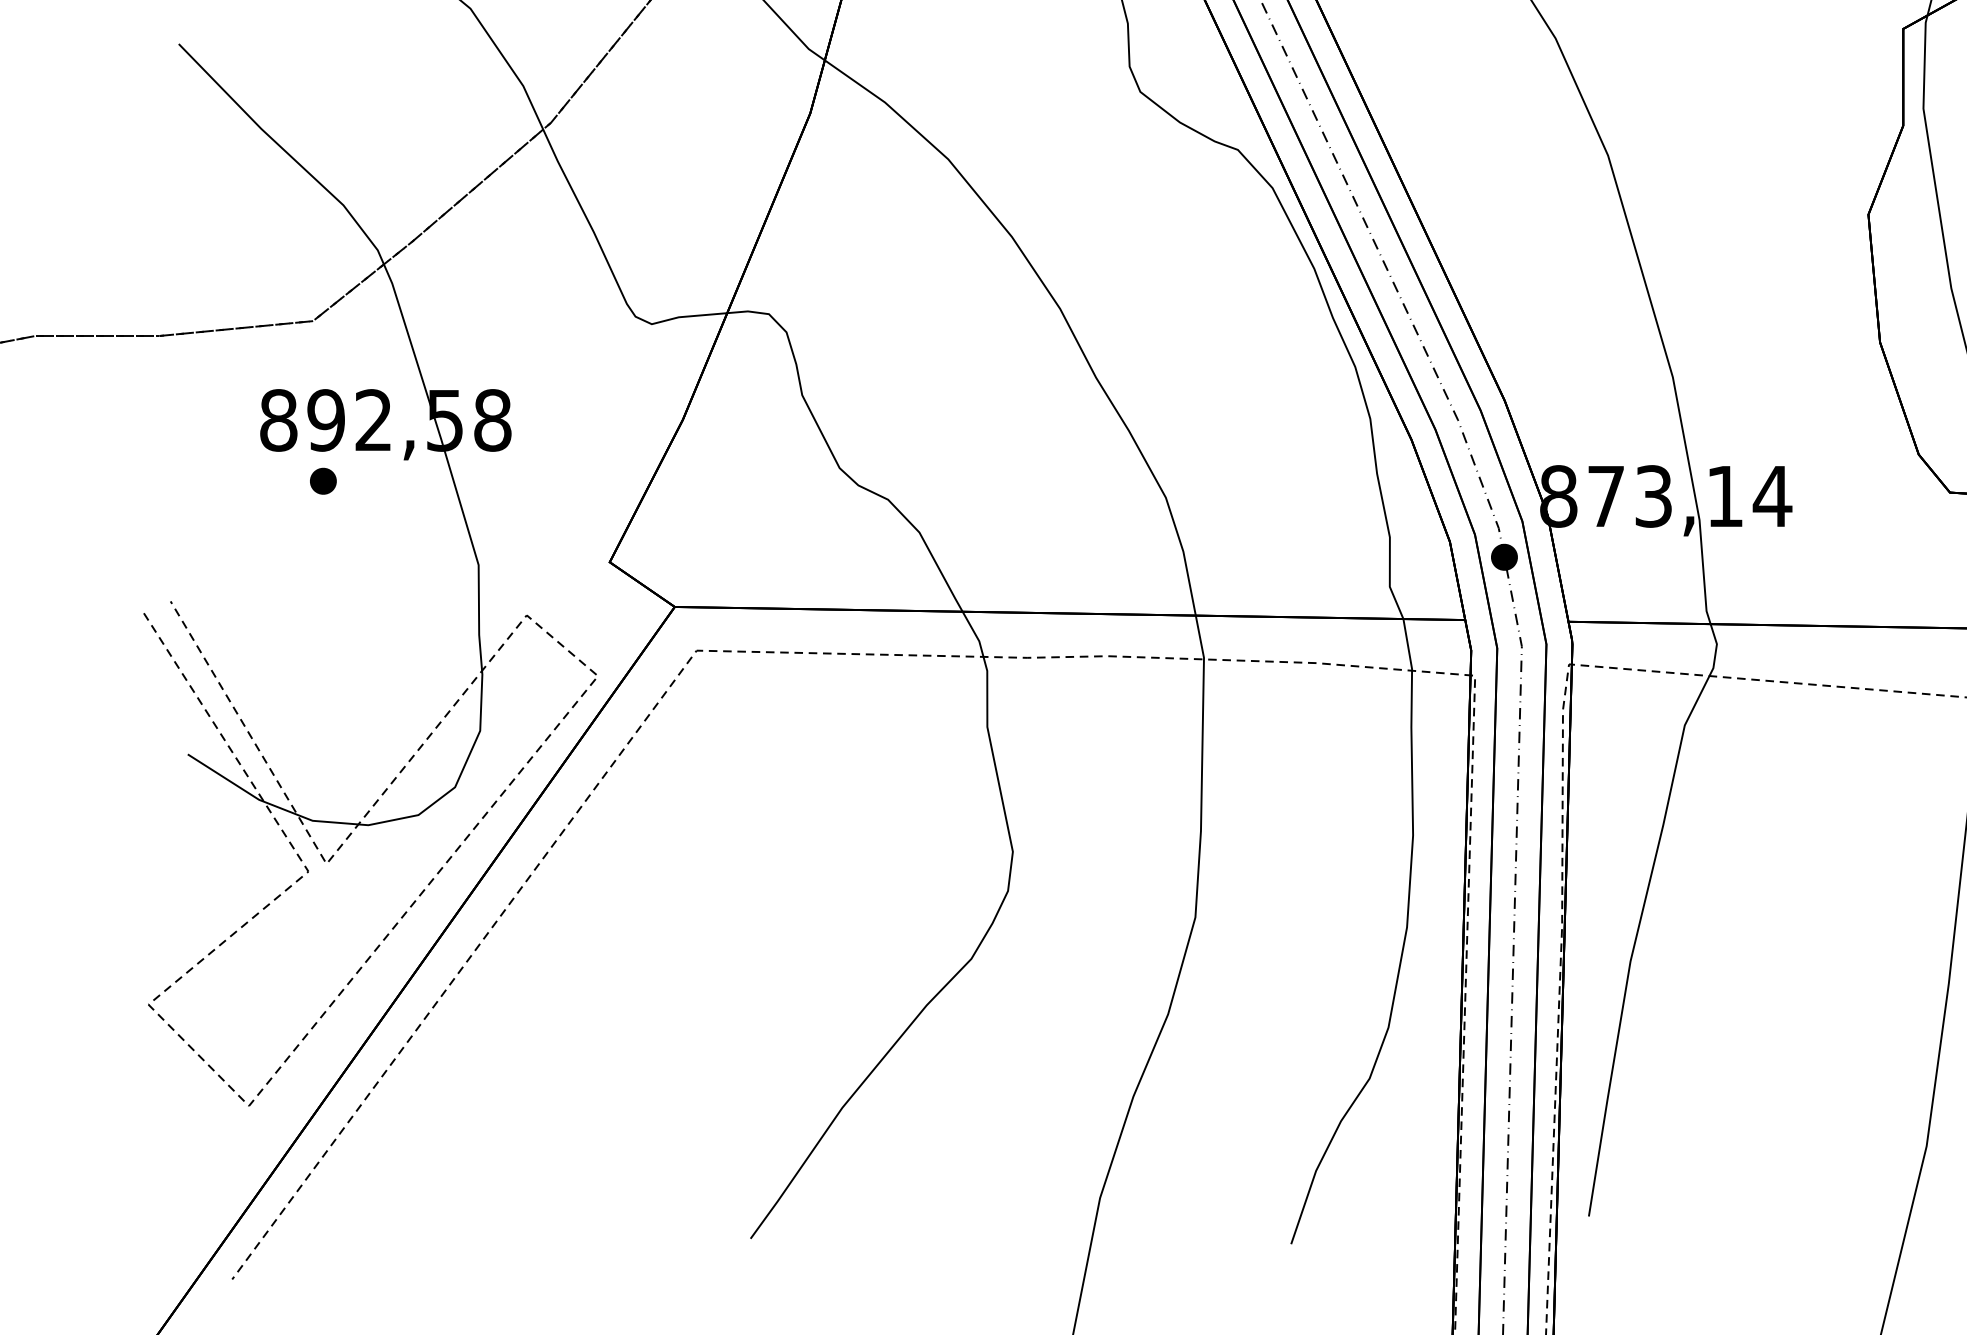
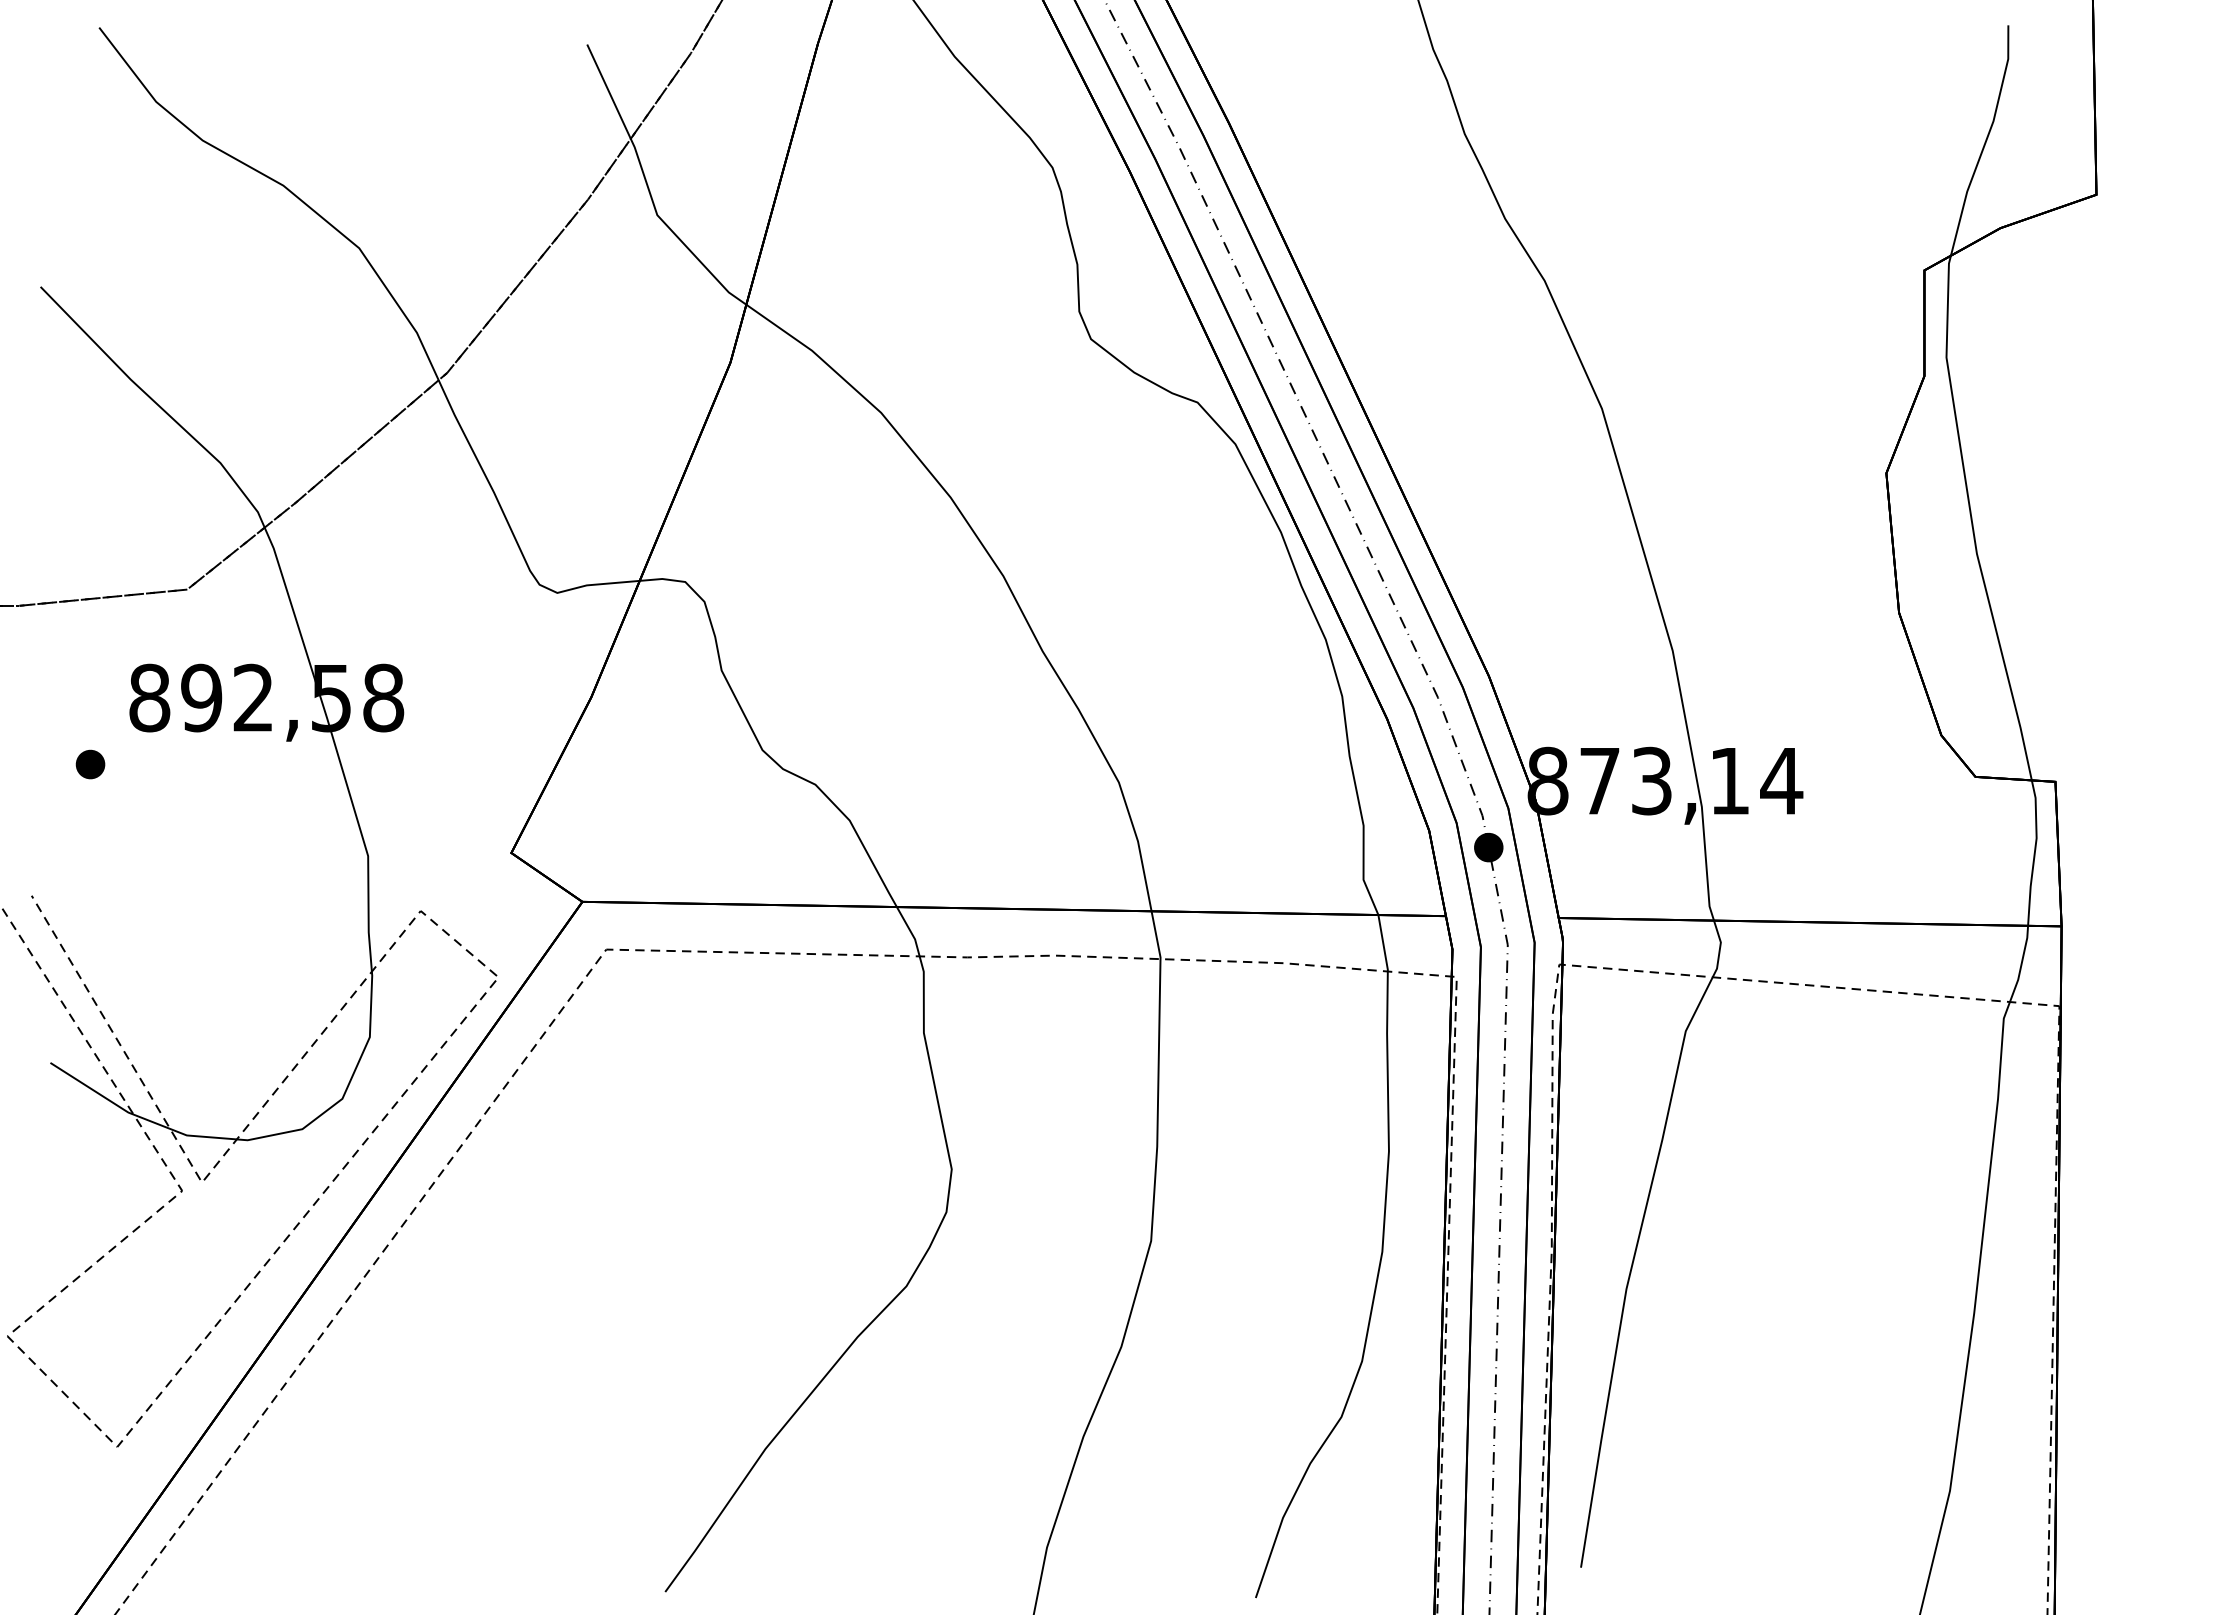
part: (323, 481) -> (90, 764), moved

